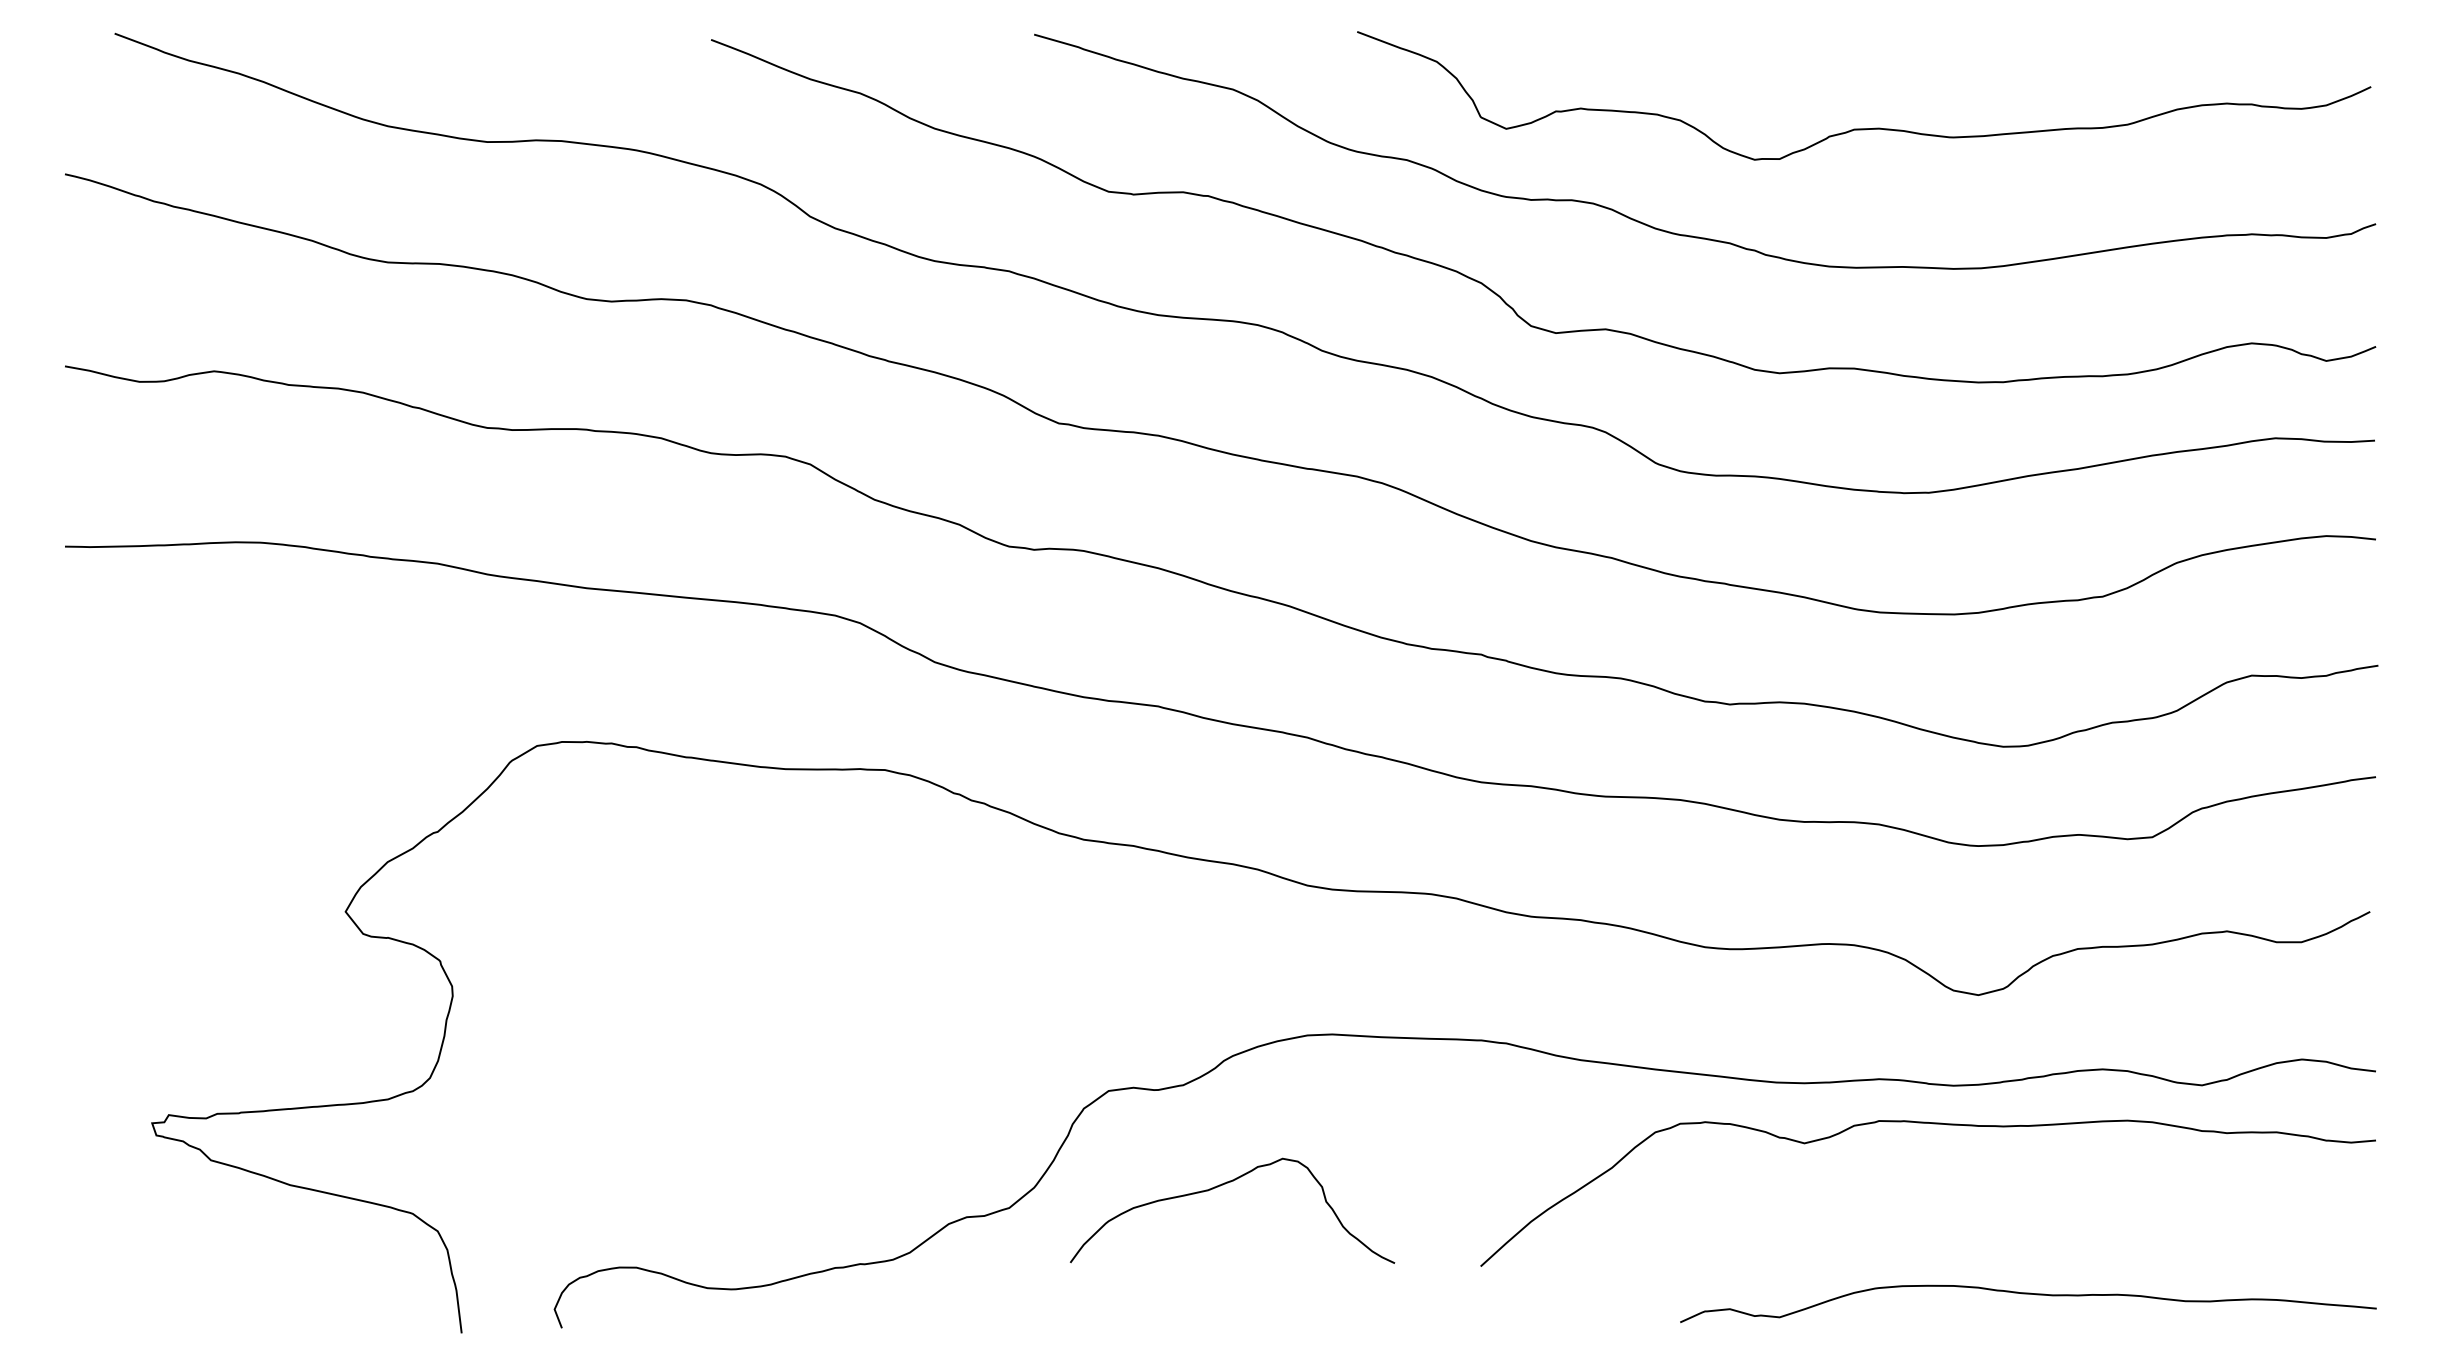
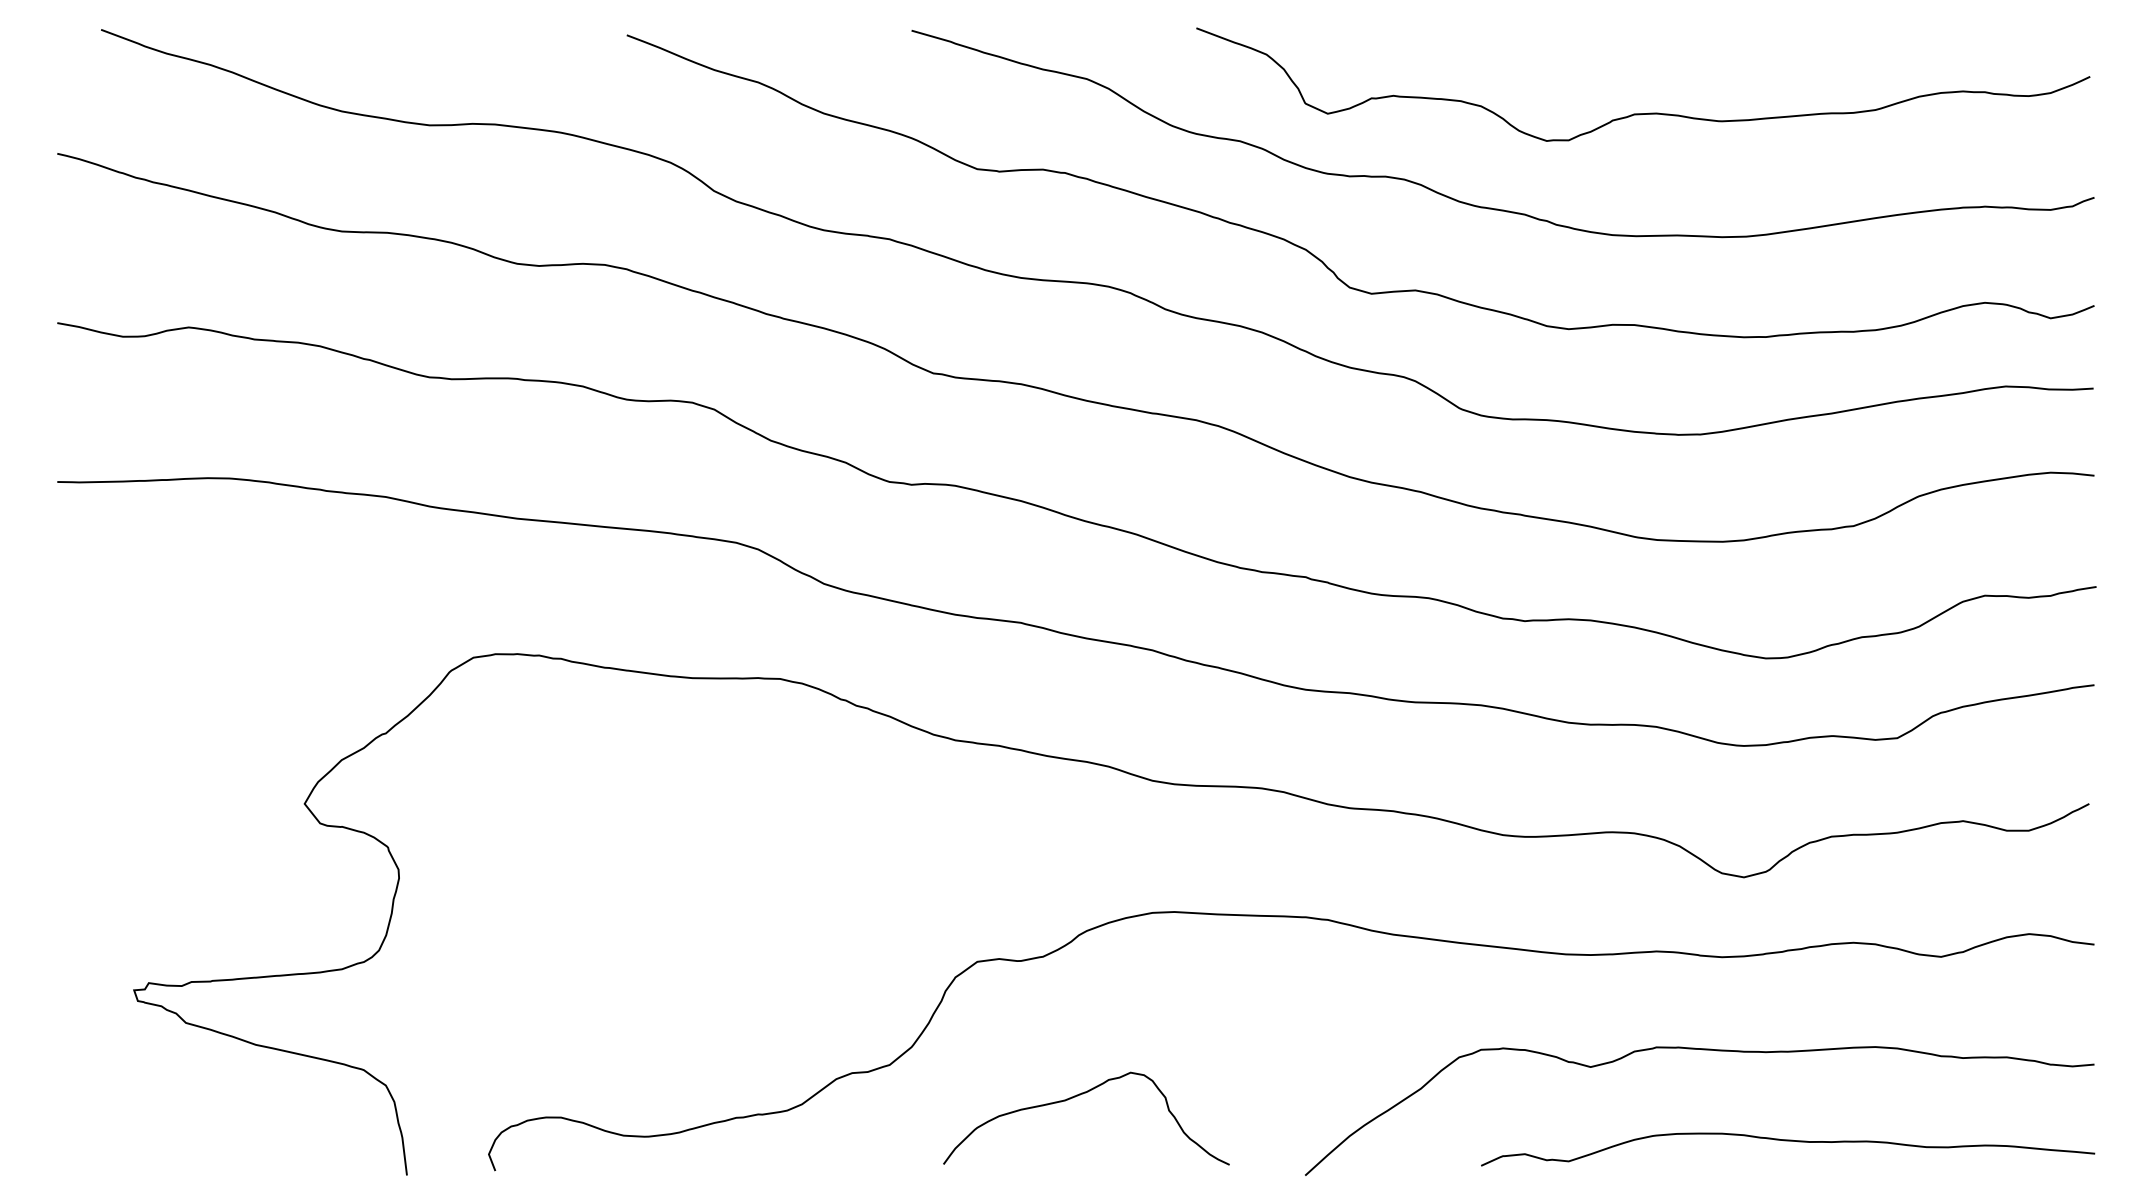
curve: (1933, 1124) -> (1704, 1050), moved
curve: (1223, 1185) -> (1078, 1096), moved

